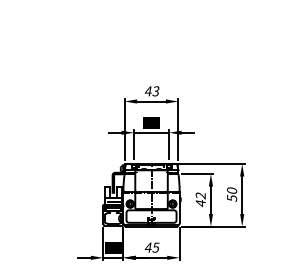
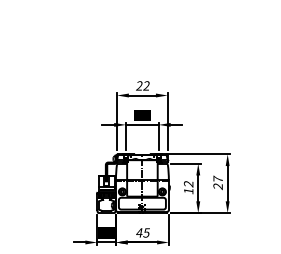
text: (151, 91) -> (142, 86), 43 -> 22
text: (232, 194) -> (218, 182), 50 -> 27
text: (200, 203) -> (188, 191), 42 -> 12

